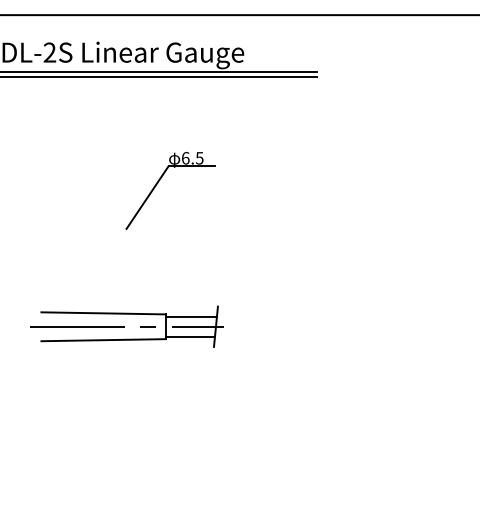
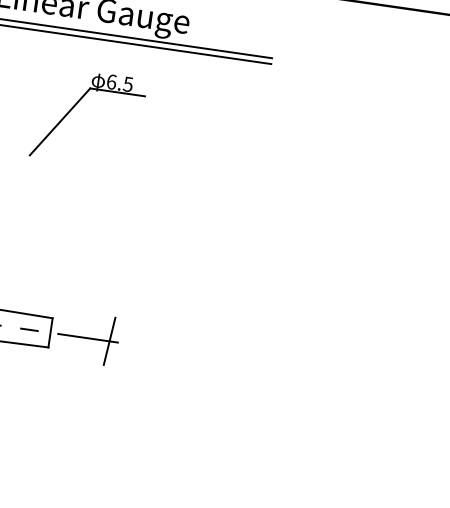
part: (158, 183) -> (75, 107), moved
line: (190, 316) -> (81, 324), removed
line: (190, 336) -> (77, 348), removed

